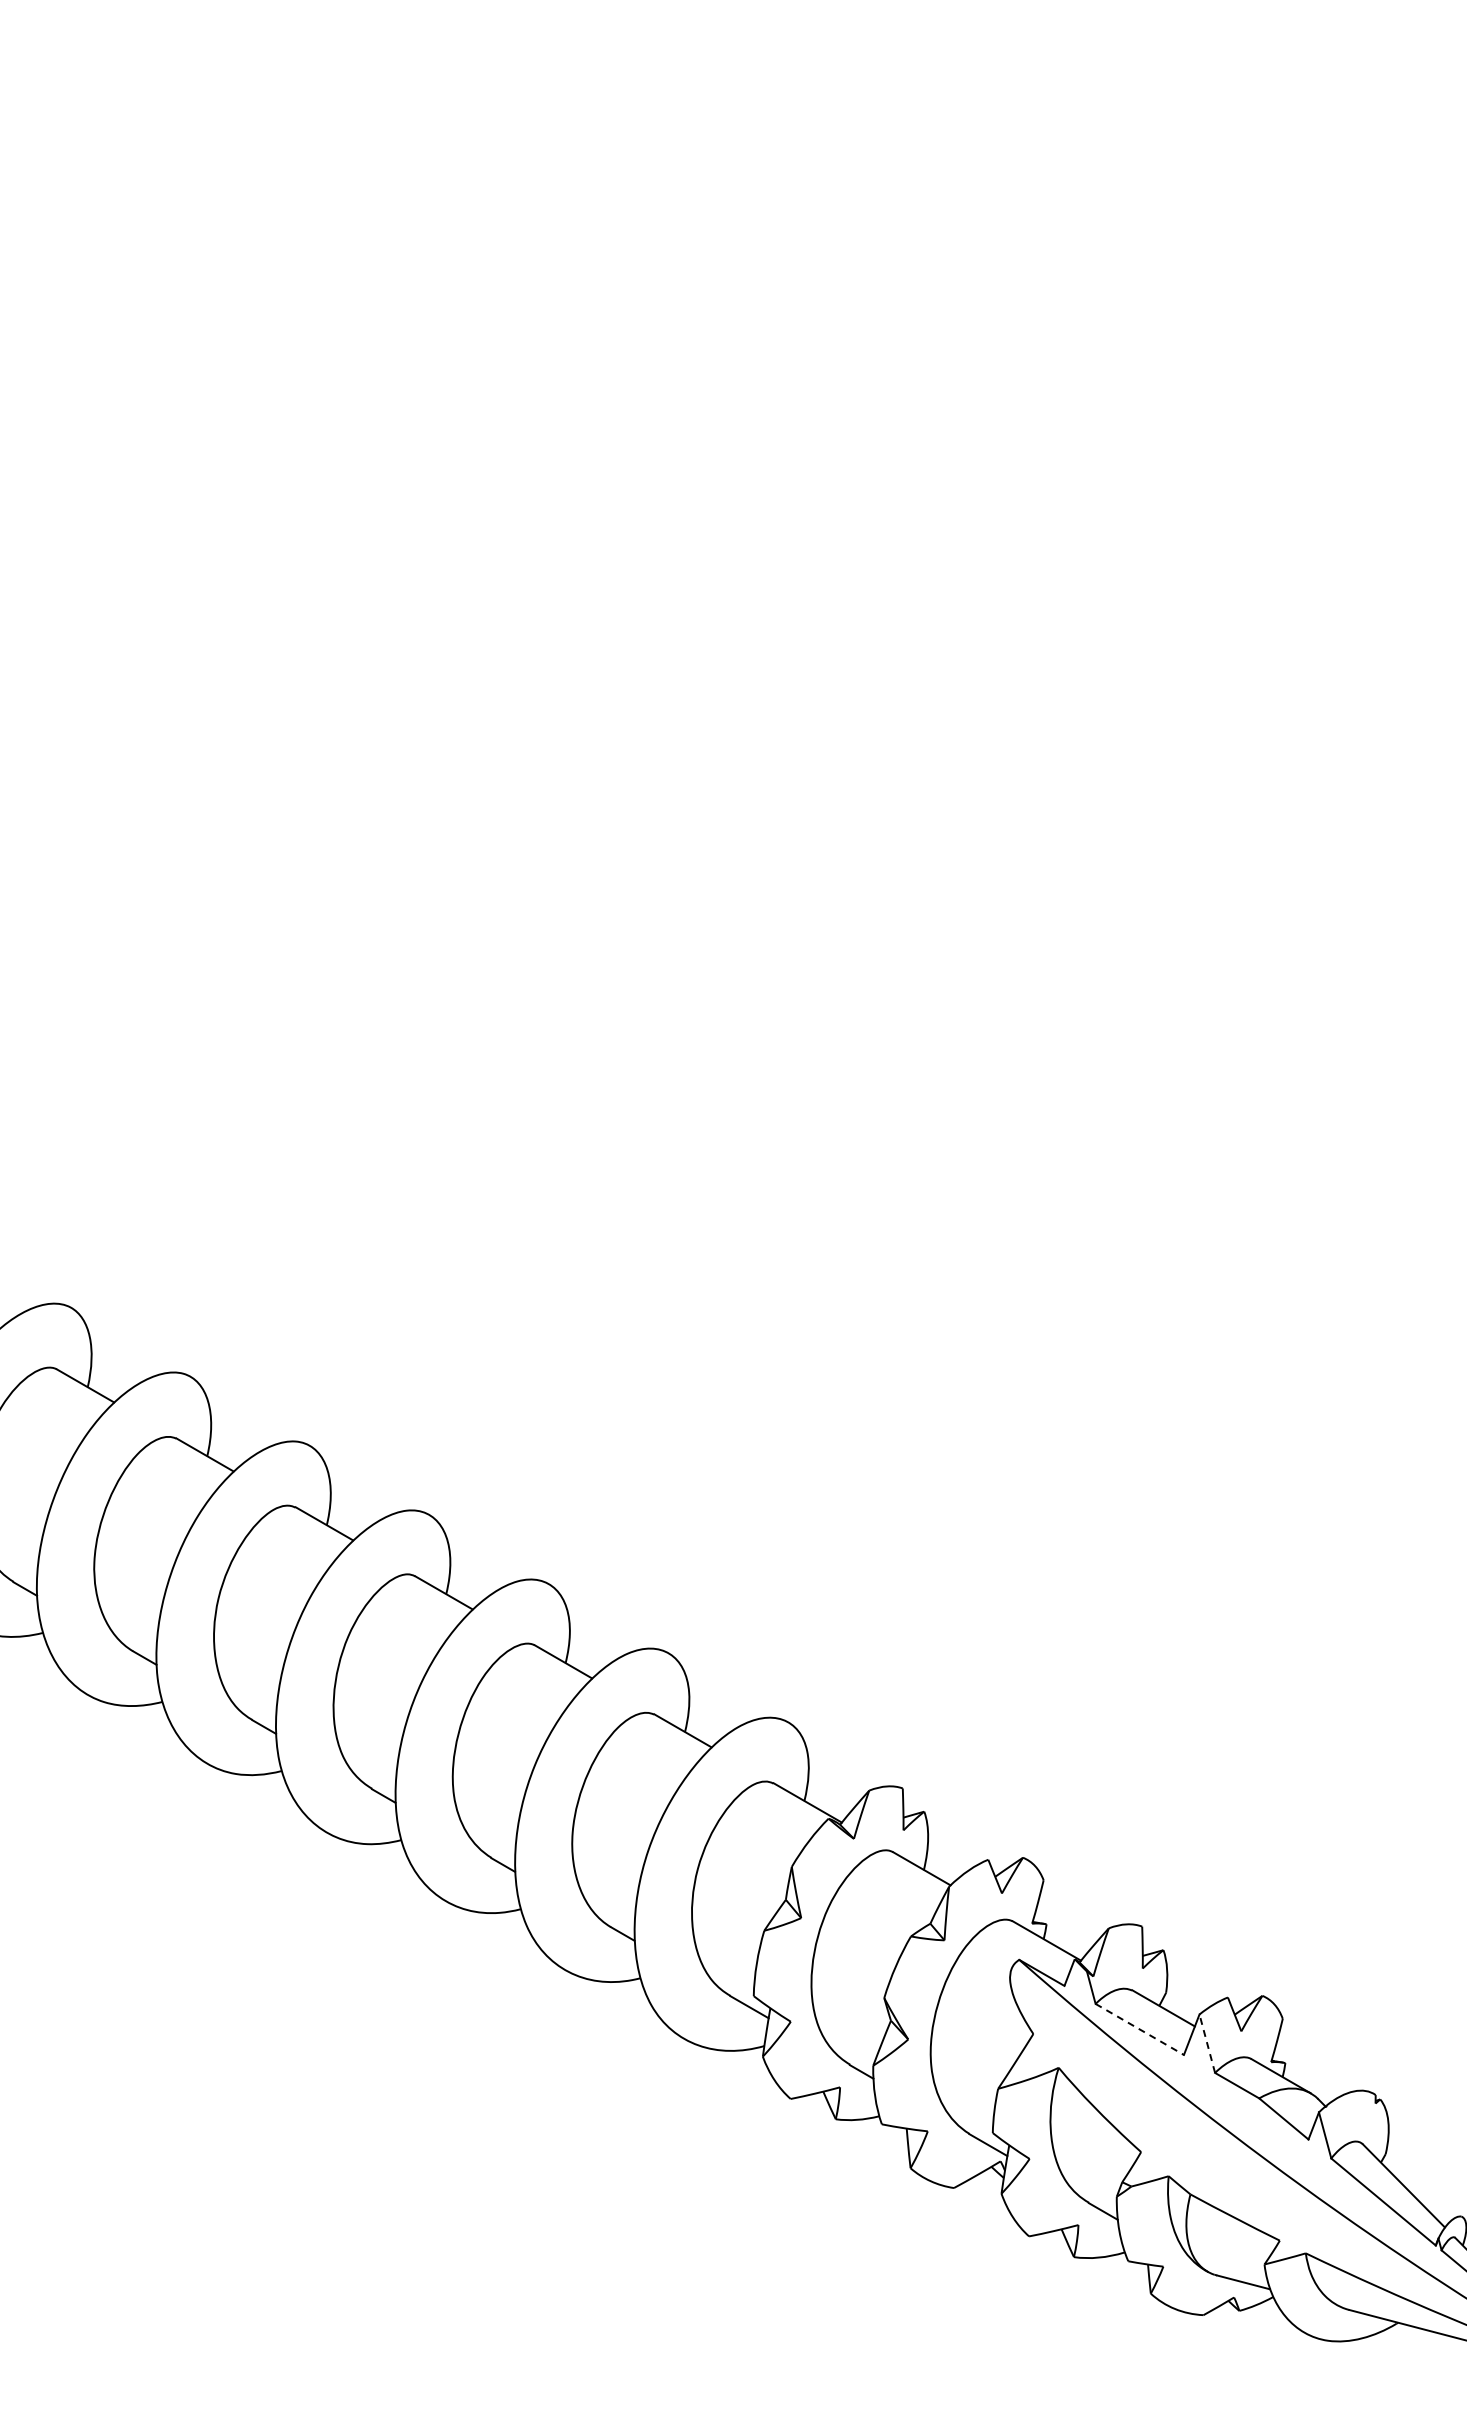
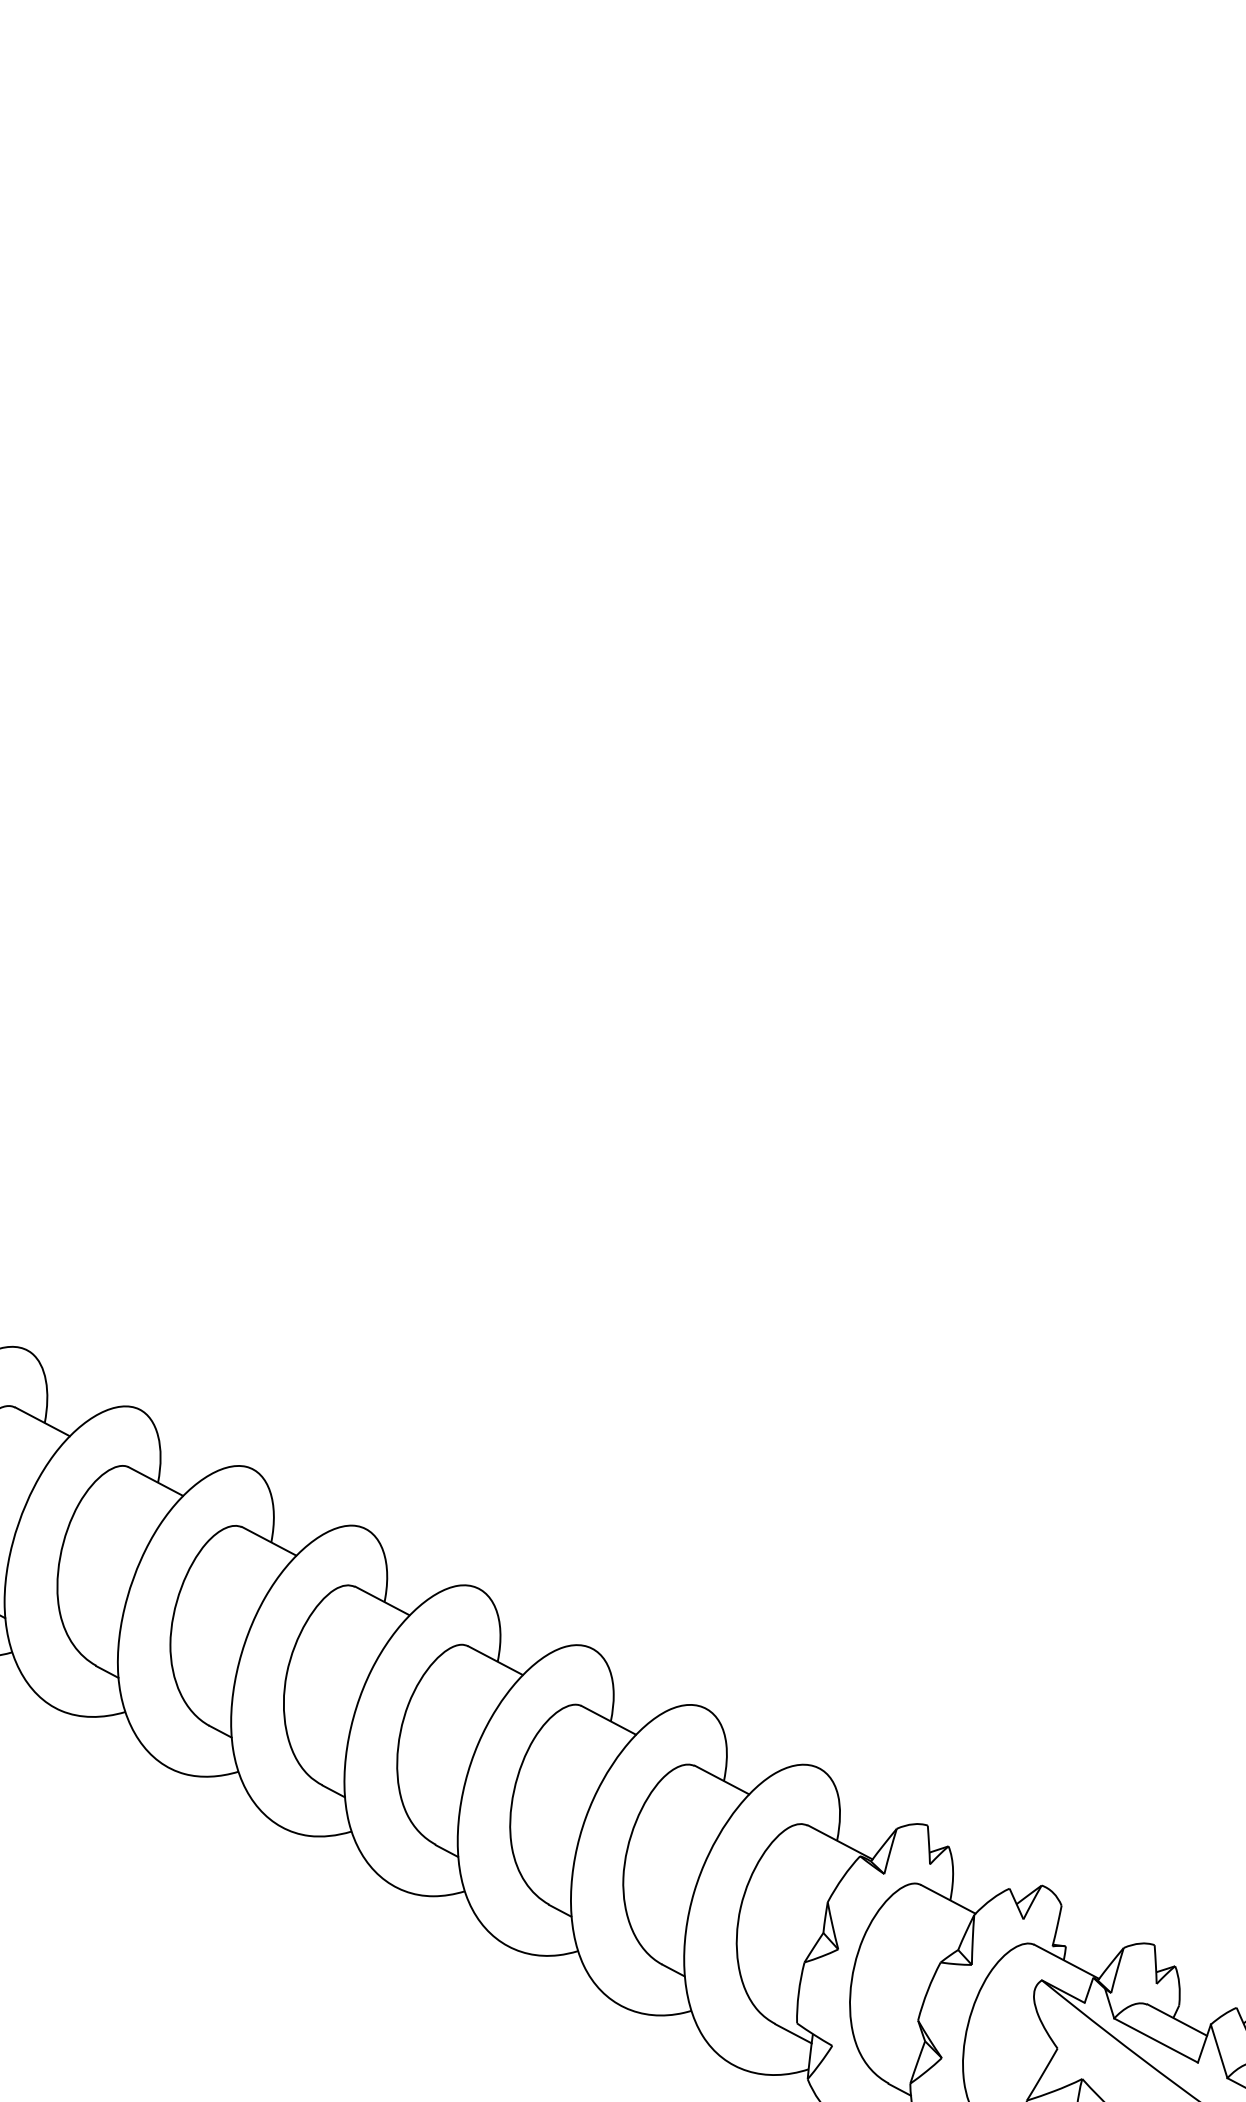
line: (1140, 2029) -> (1156, 2040), dashed -> solid
line: (1207, 2043) -> (1219, 2051), dashed -> solid

